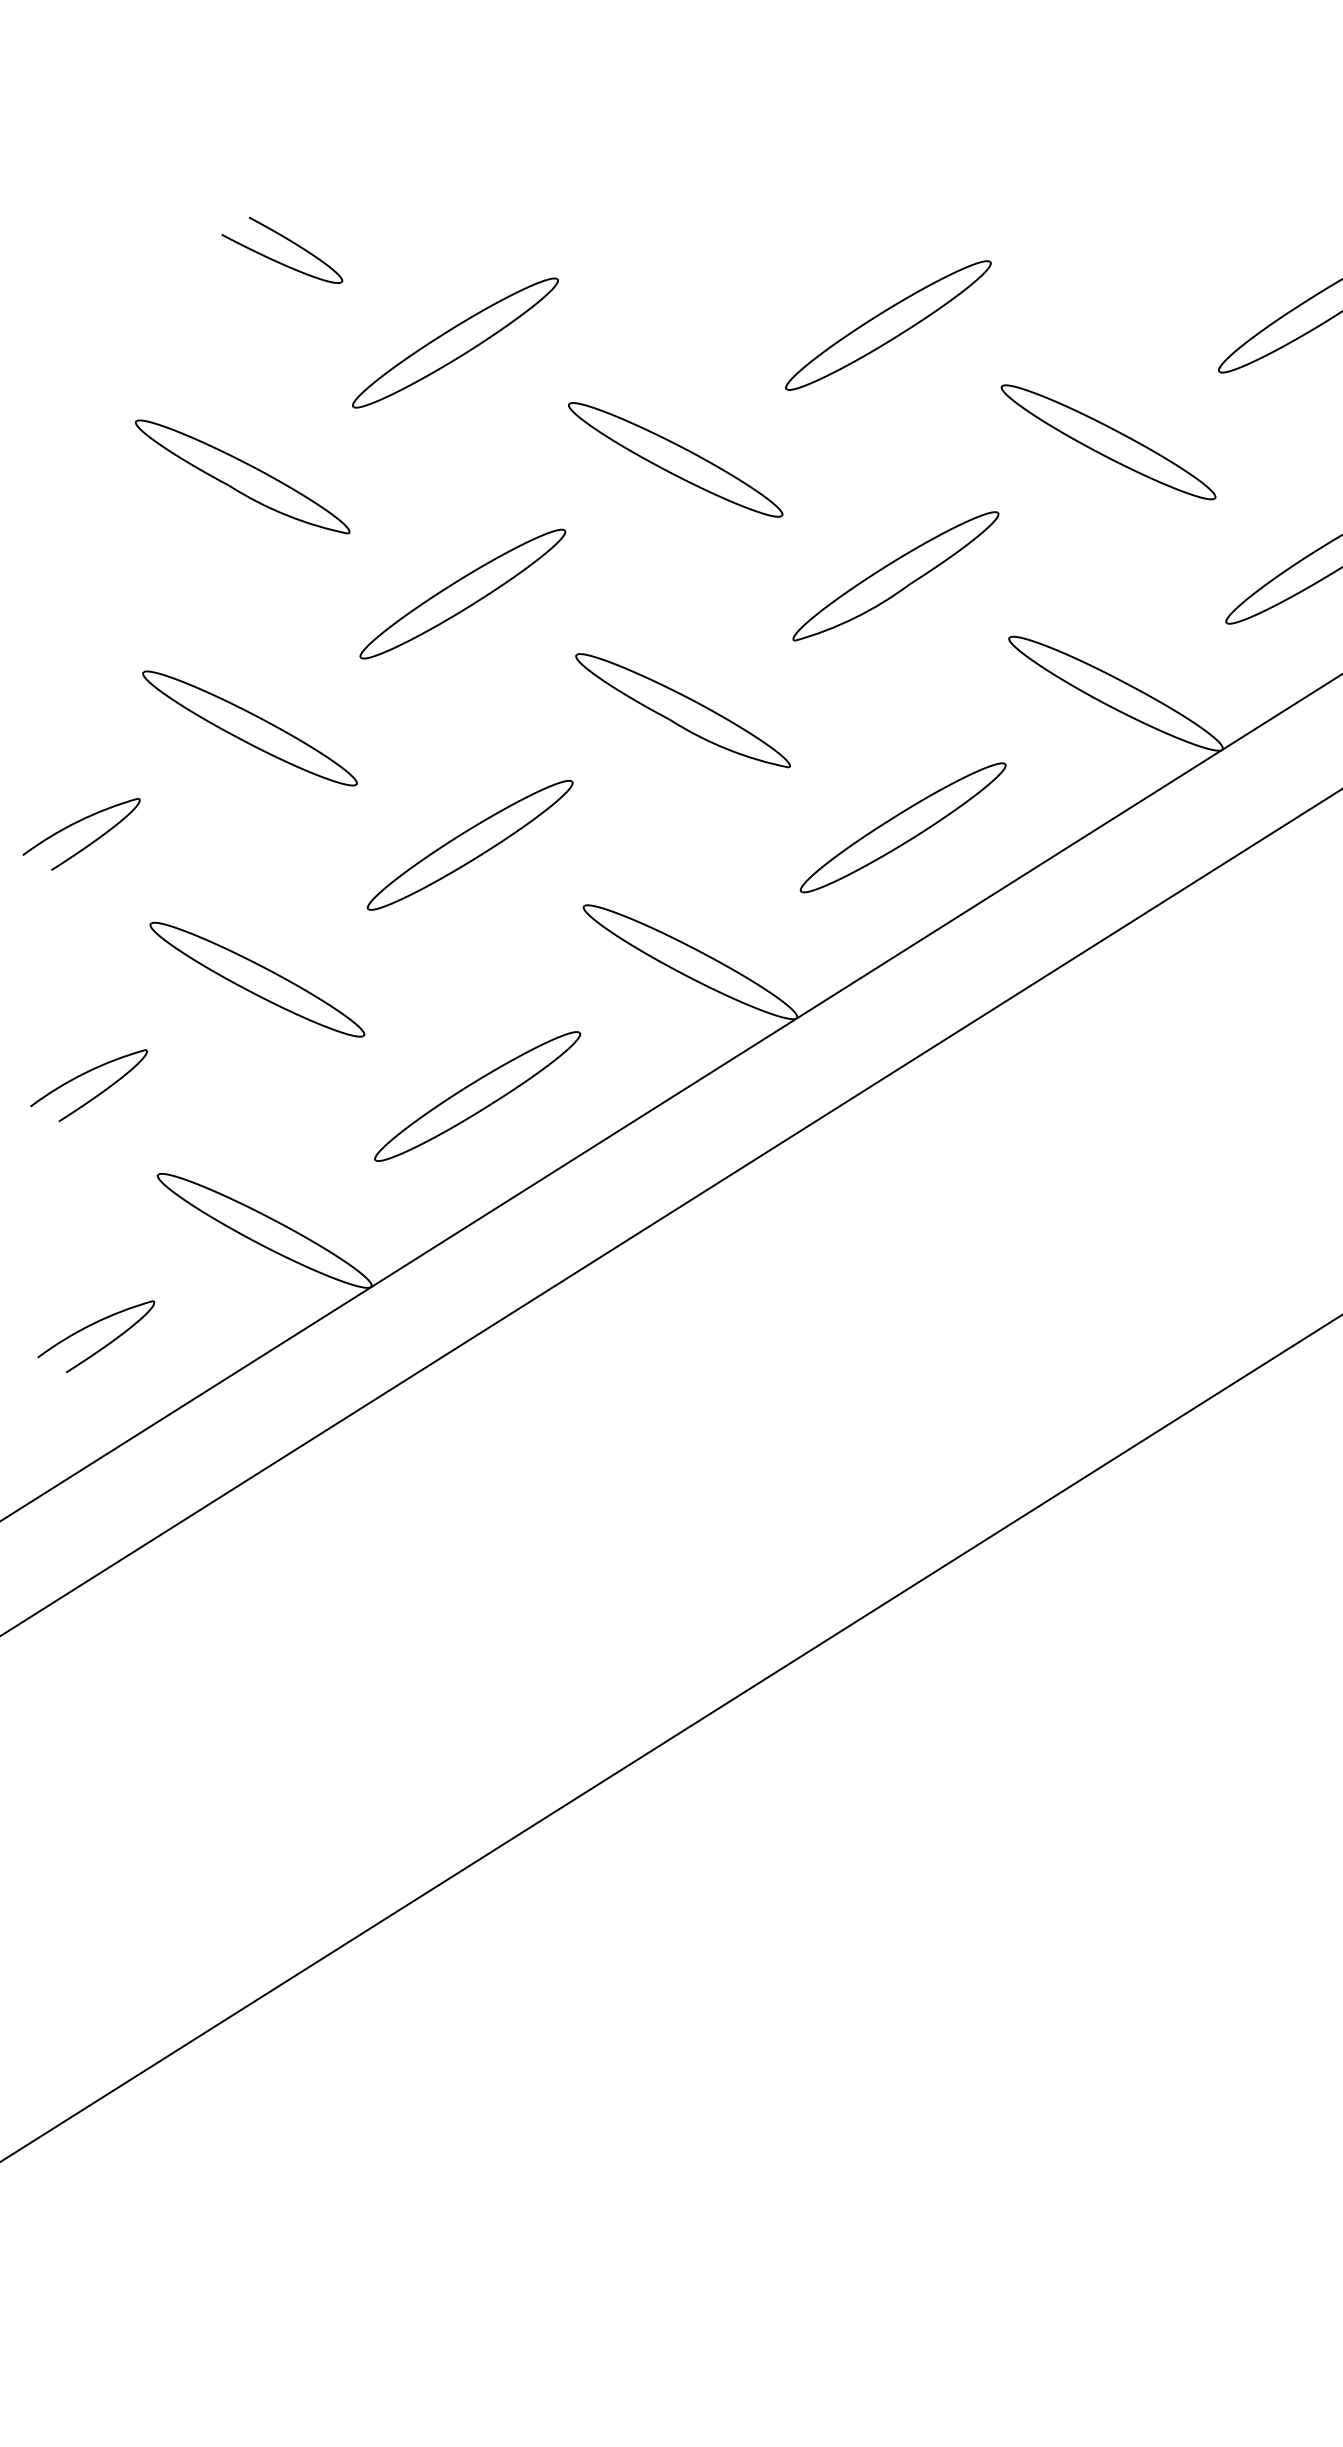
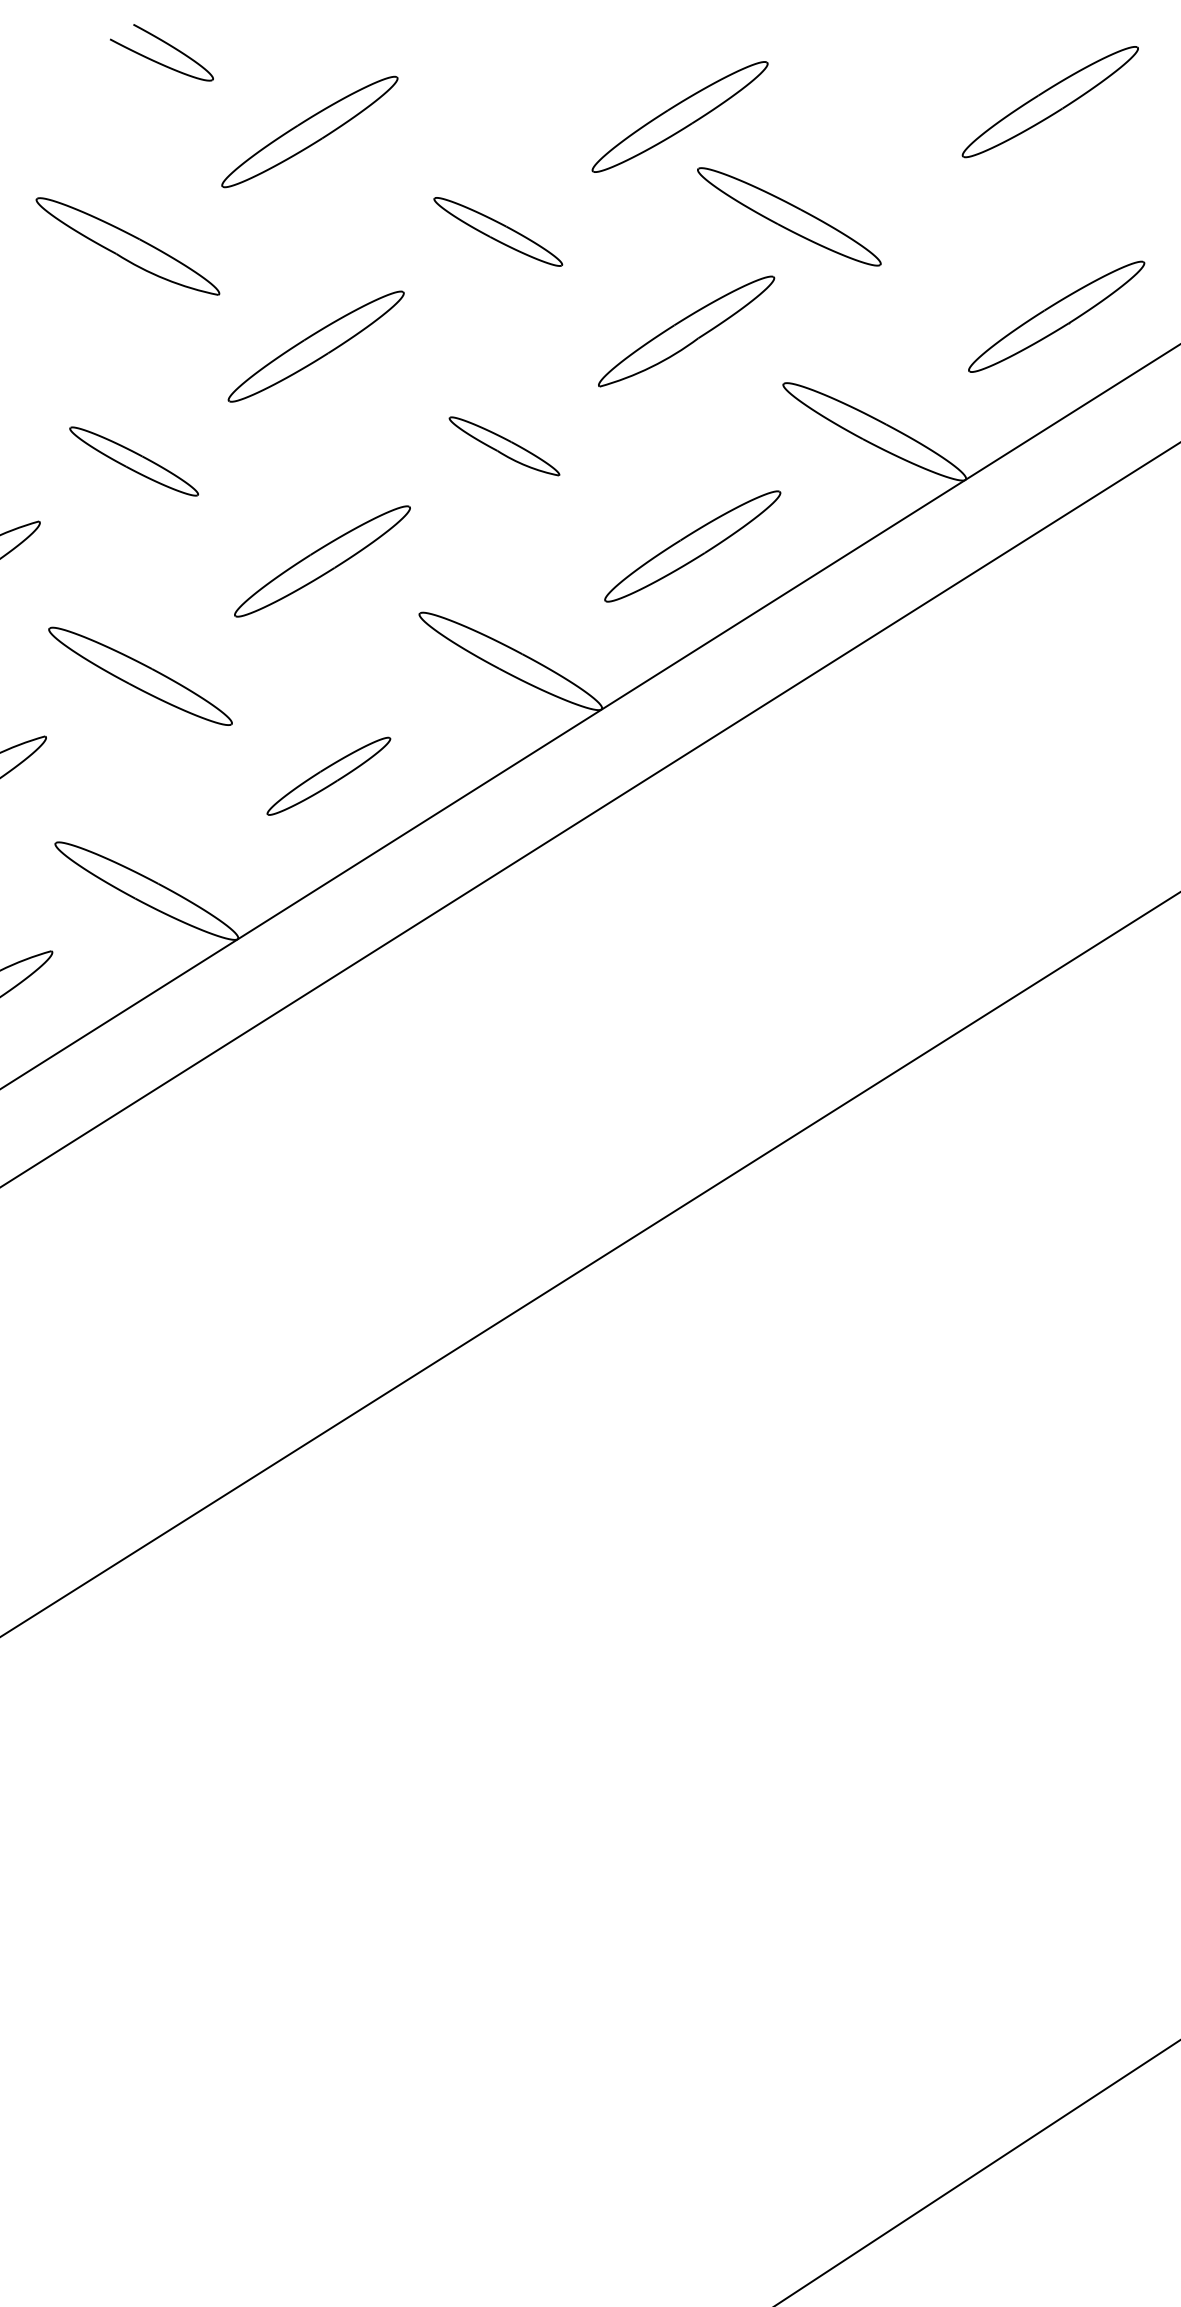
part: (1108, 441) -> (789, 216), moved
part: (676, 459) -> (498, 231), size x0.7
part: (683, 710) -> (504, 446), size x0.6
part: (249, 728) -> (133, 461), size x0.7
part: (477, 1096) -> (328, 776), size x0.7

